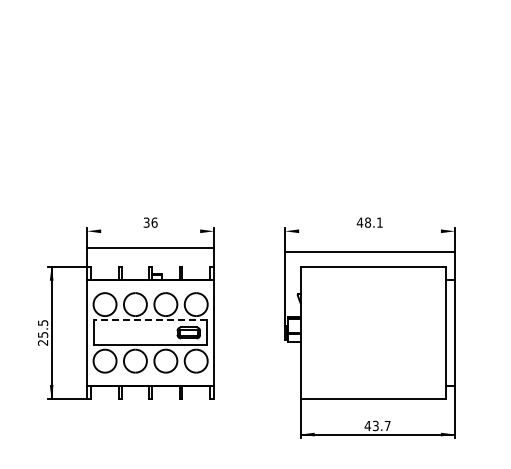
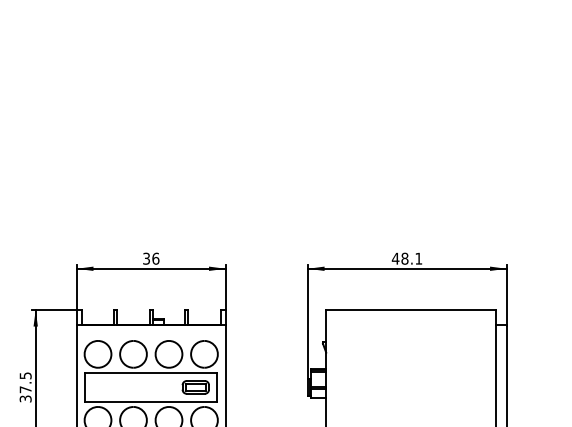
line: (150, 248) -> (151, 269), moved
line: (370, 252) -> (407, 269), moved
line: (150, 320) -> (151, 372), dashed -> solid
text: (43, 338) -> (26, 393), 25.5 -> 37.5

